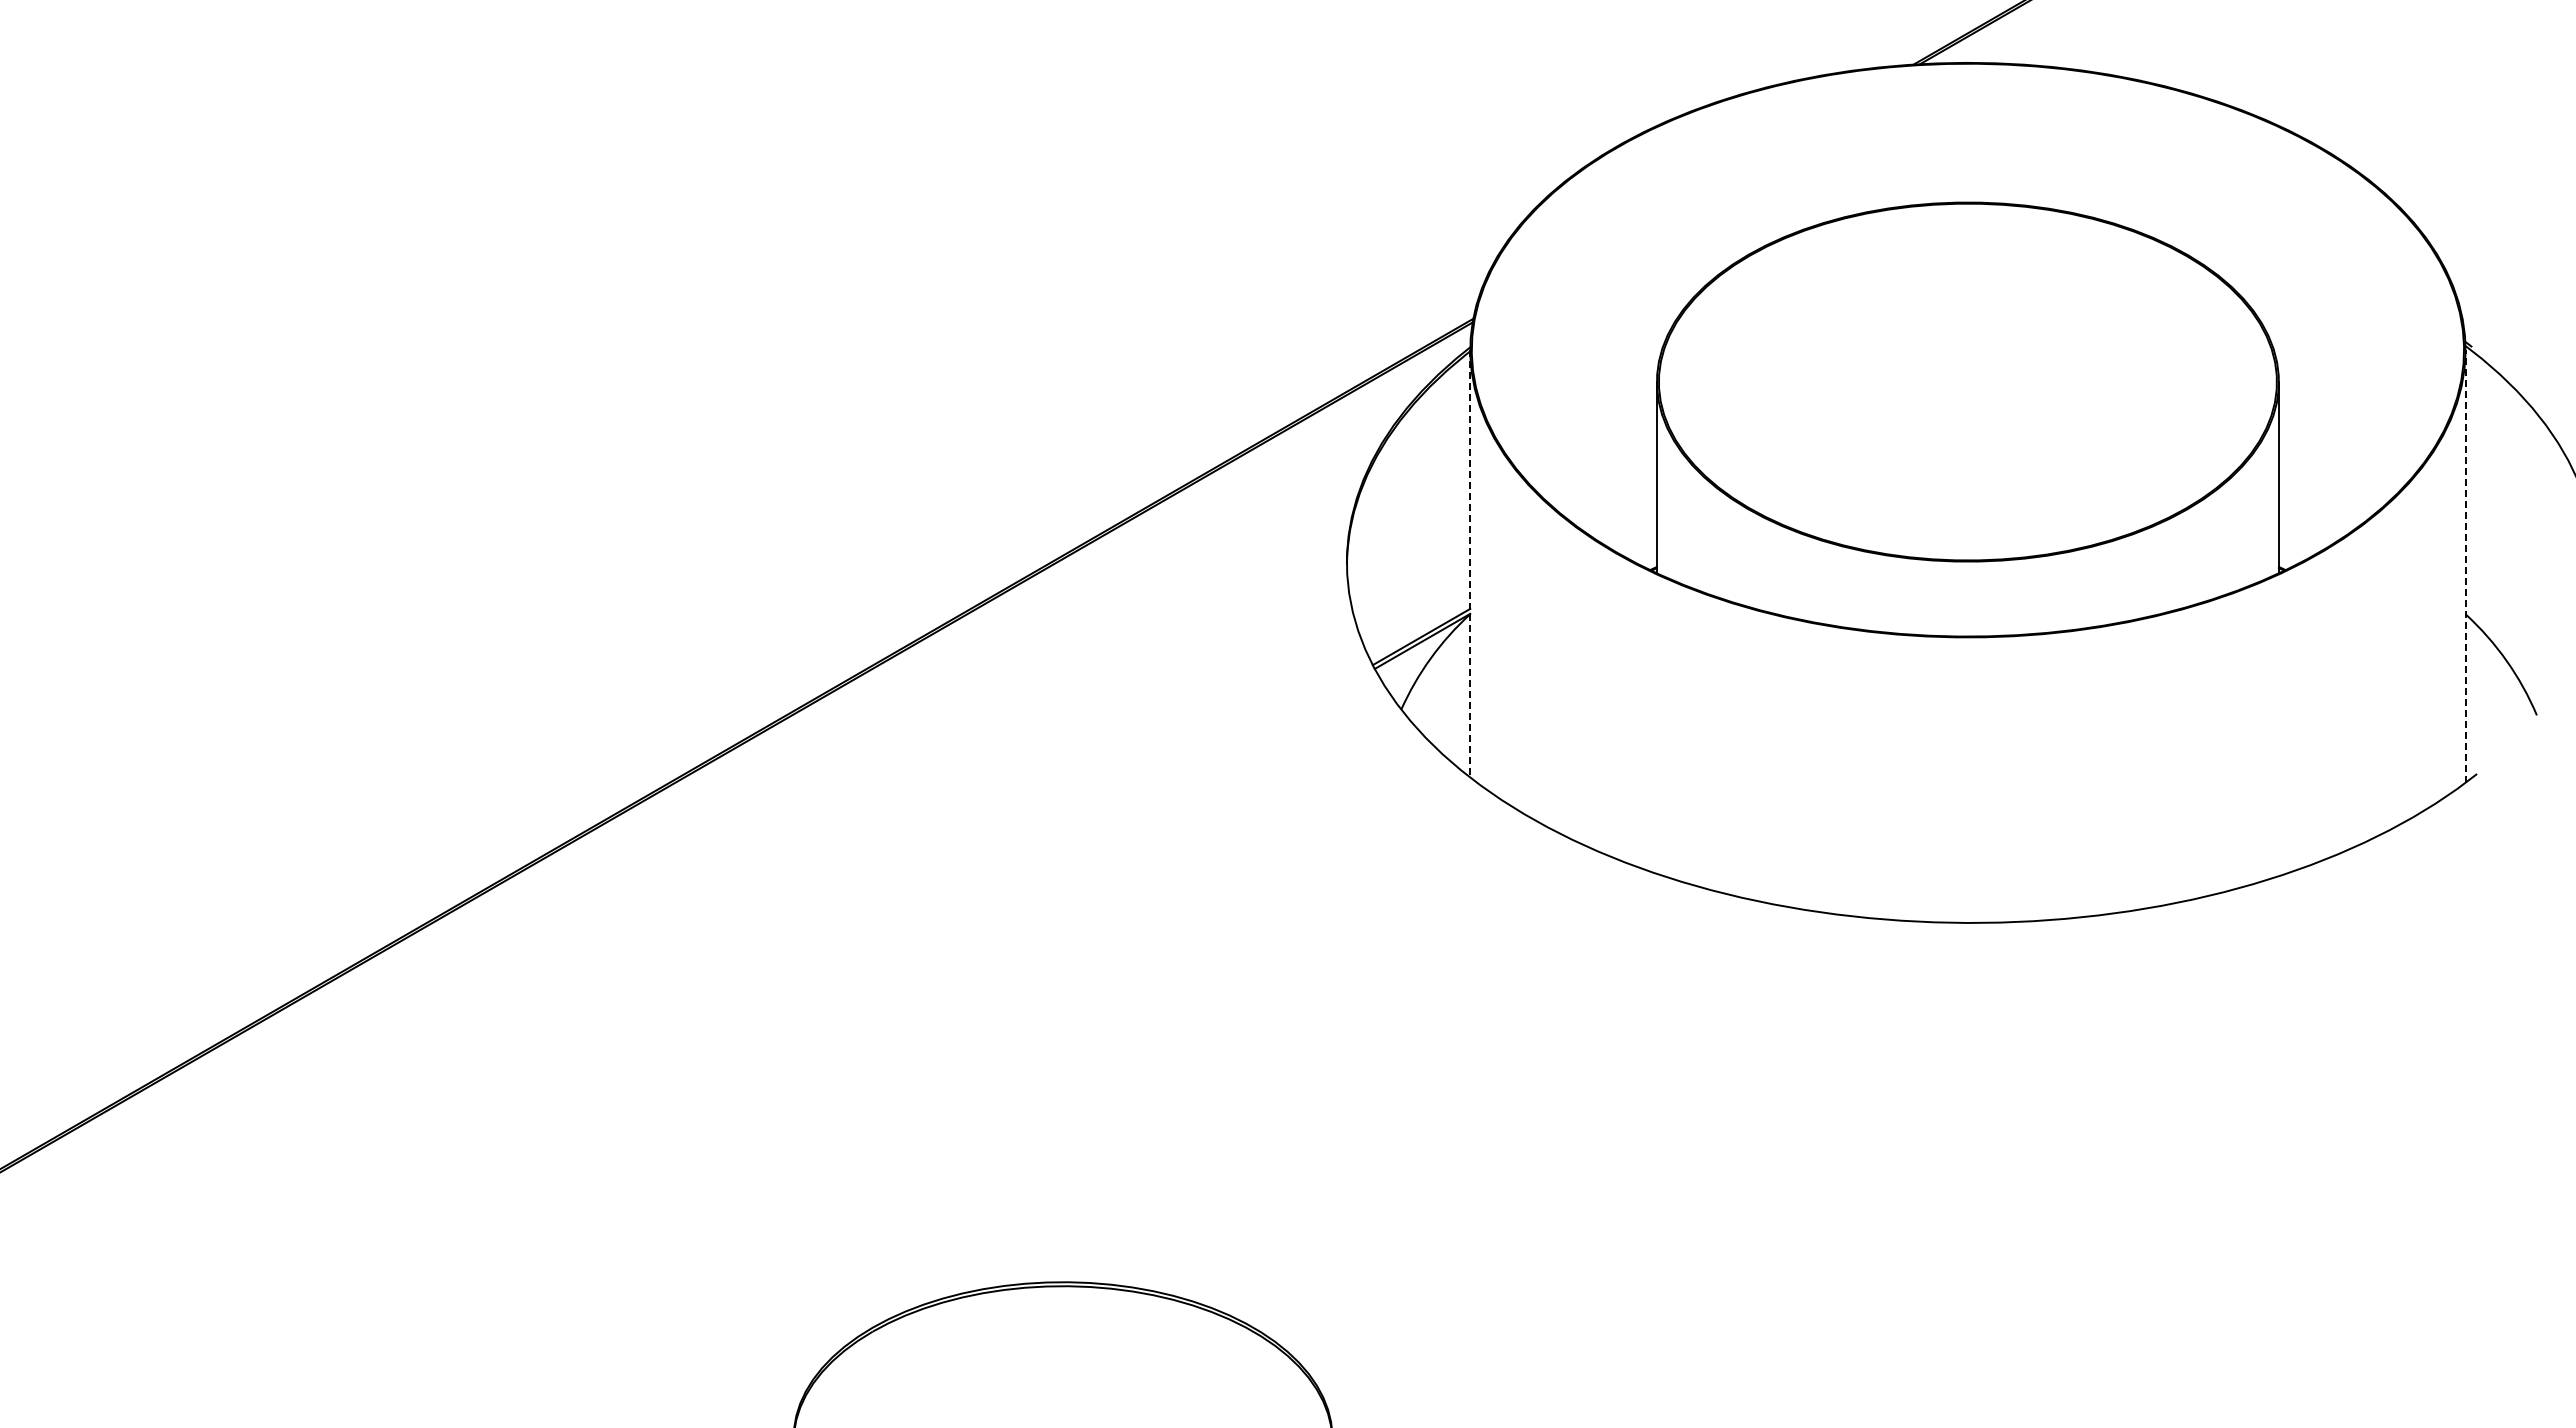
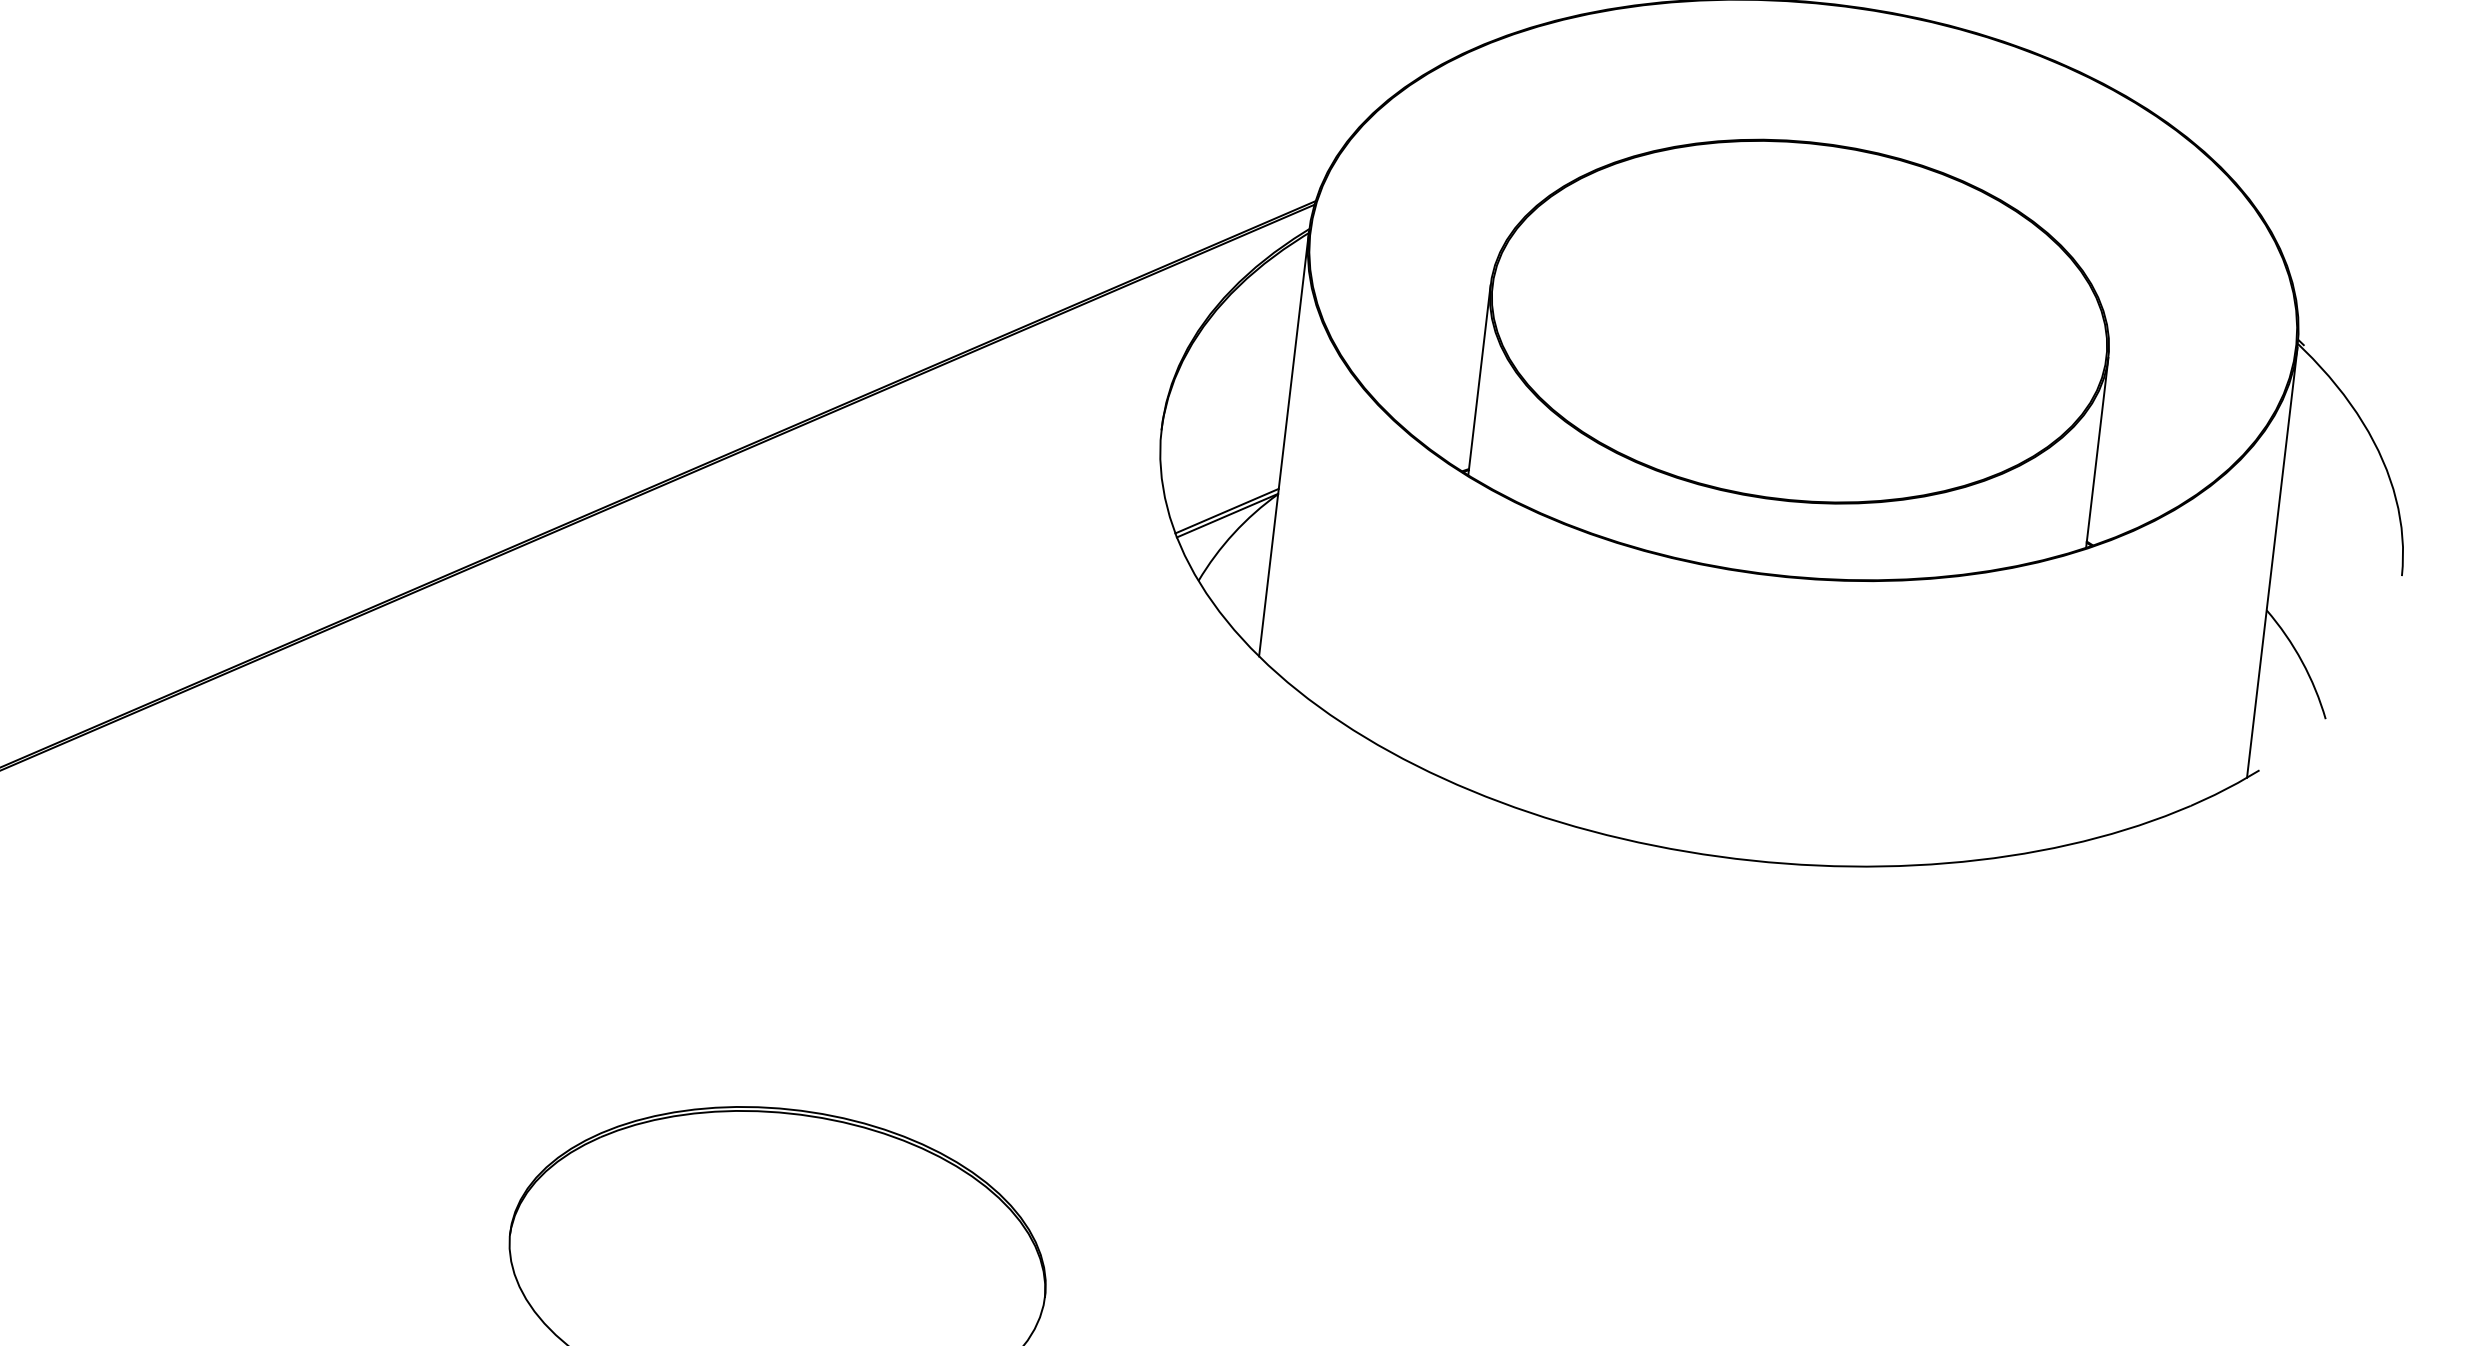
line: (1470, 563) -> (1284, 443), dashed -> solid
line: (2465, 566) -> (2272, 562), dashed -> solid

